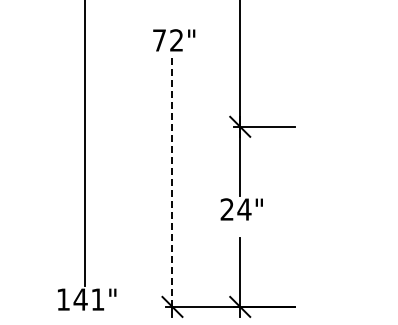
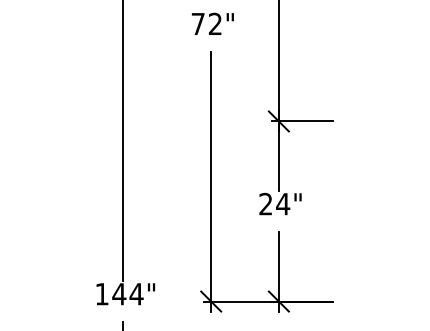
text: (173, 39) -> (212, 23), moved
line: (172, 181) -> (211, 176), dashed -> solid
text: (97, 299) -> (136, 294), 141" -> 144"

